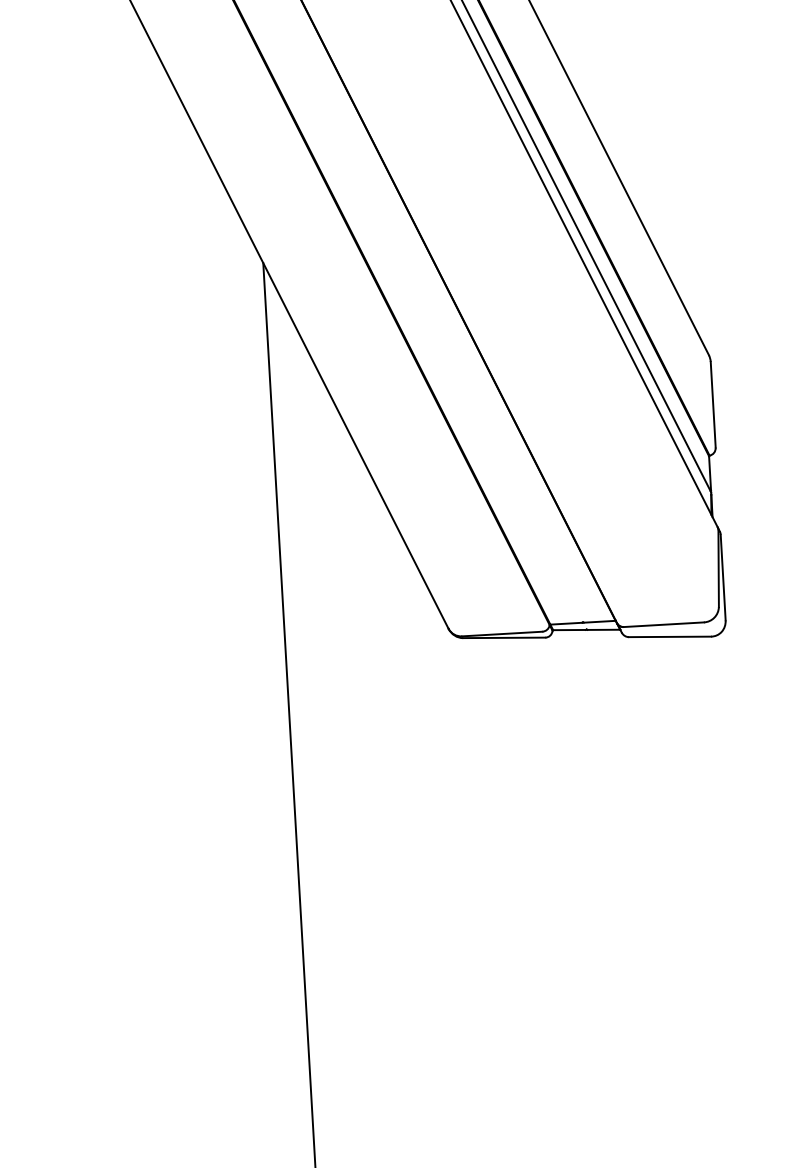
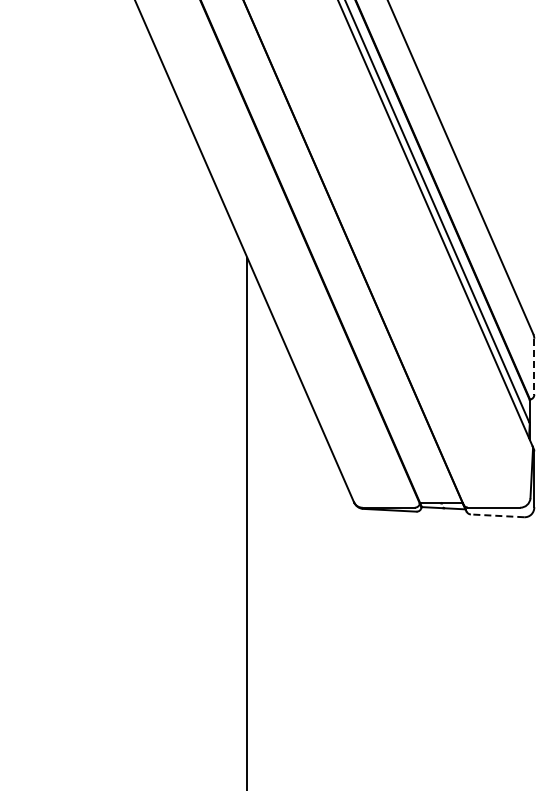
line: (713, 404) -> (534, 366), solid -> dashed
line: (669, 636) -> (497, 515), solid -> dashed

